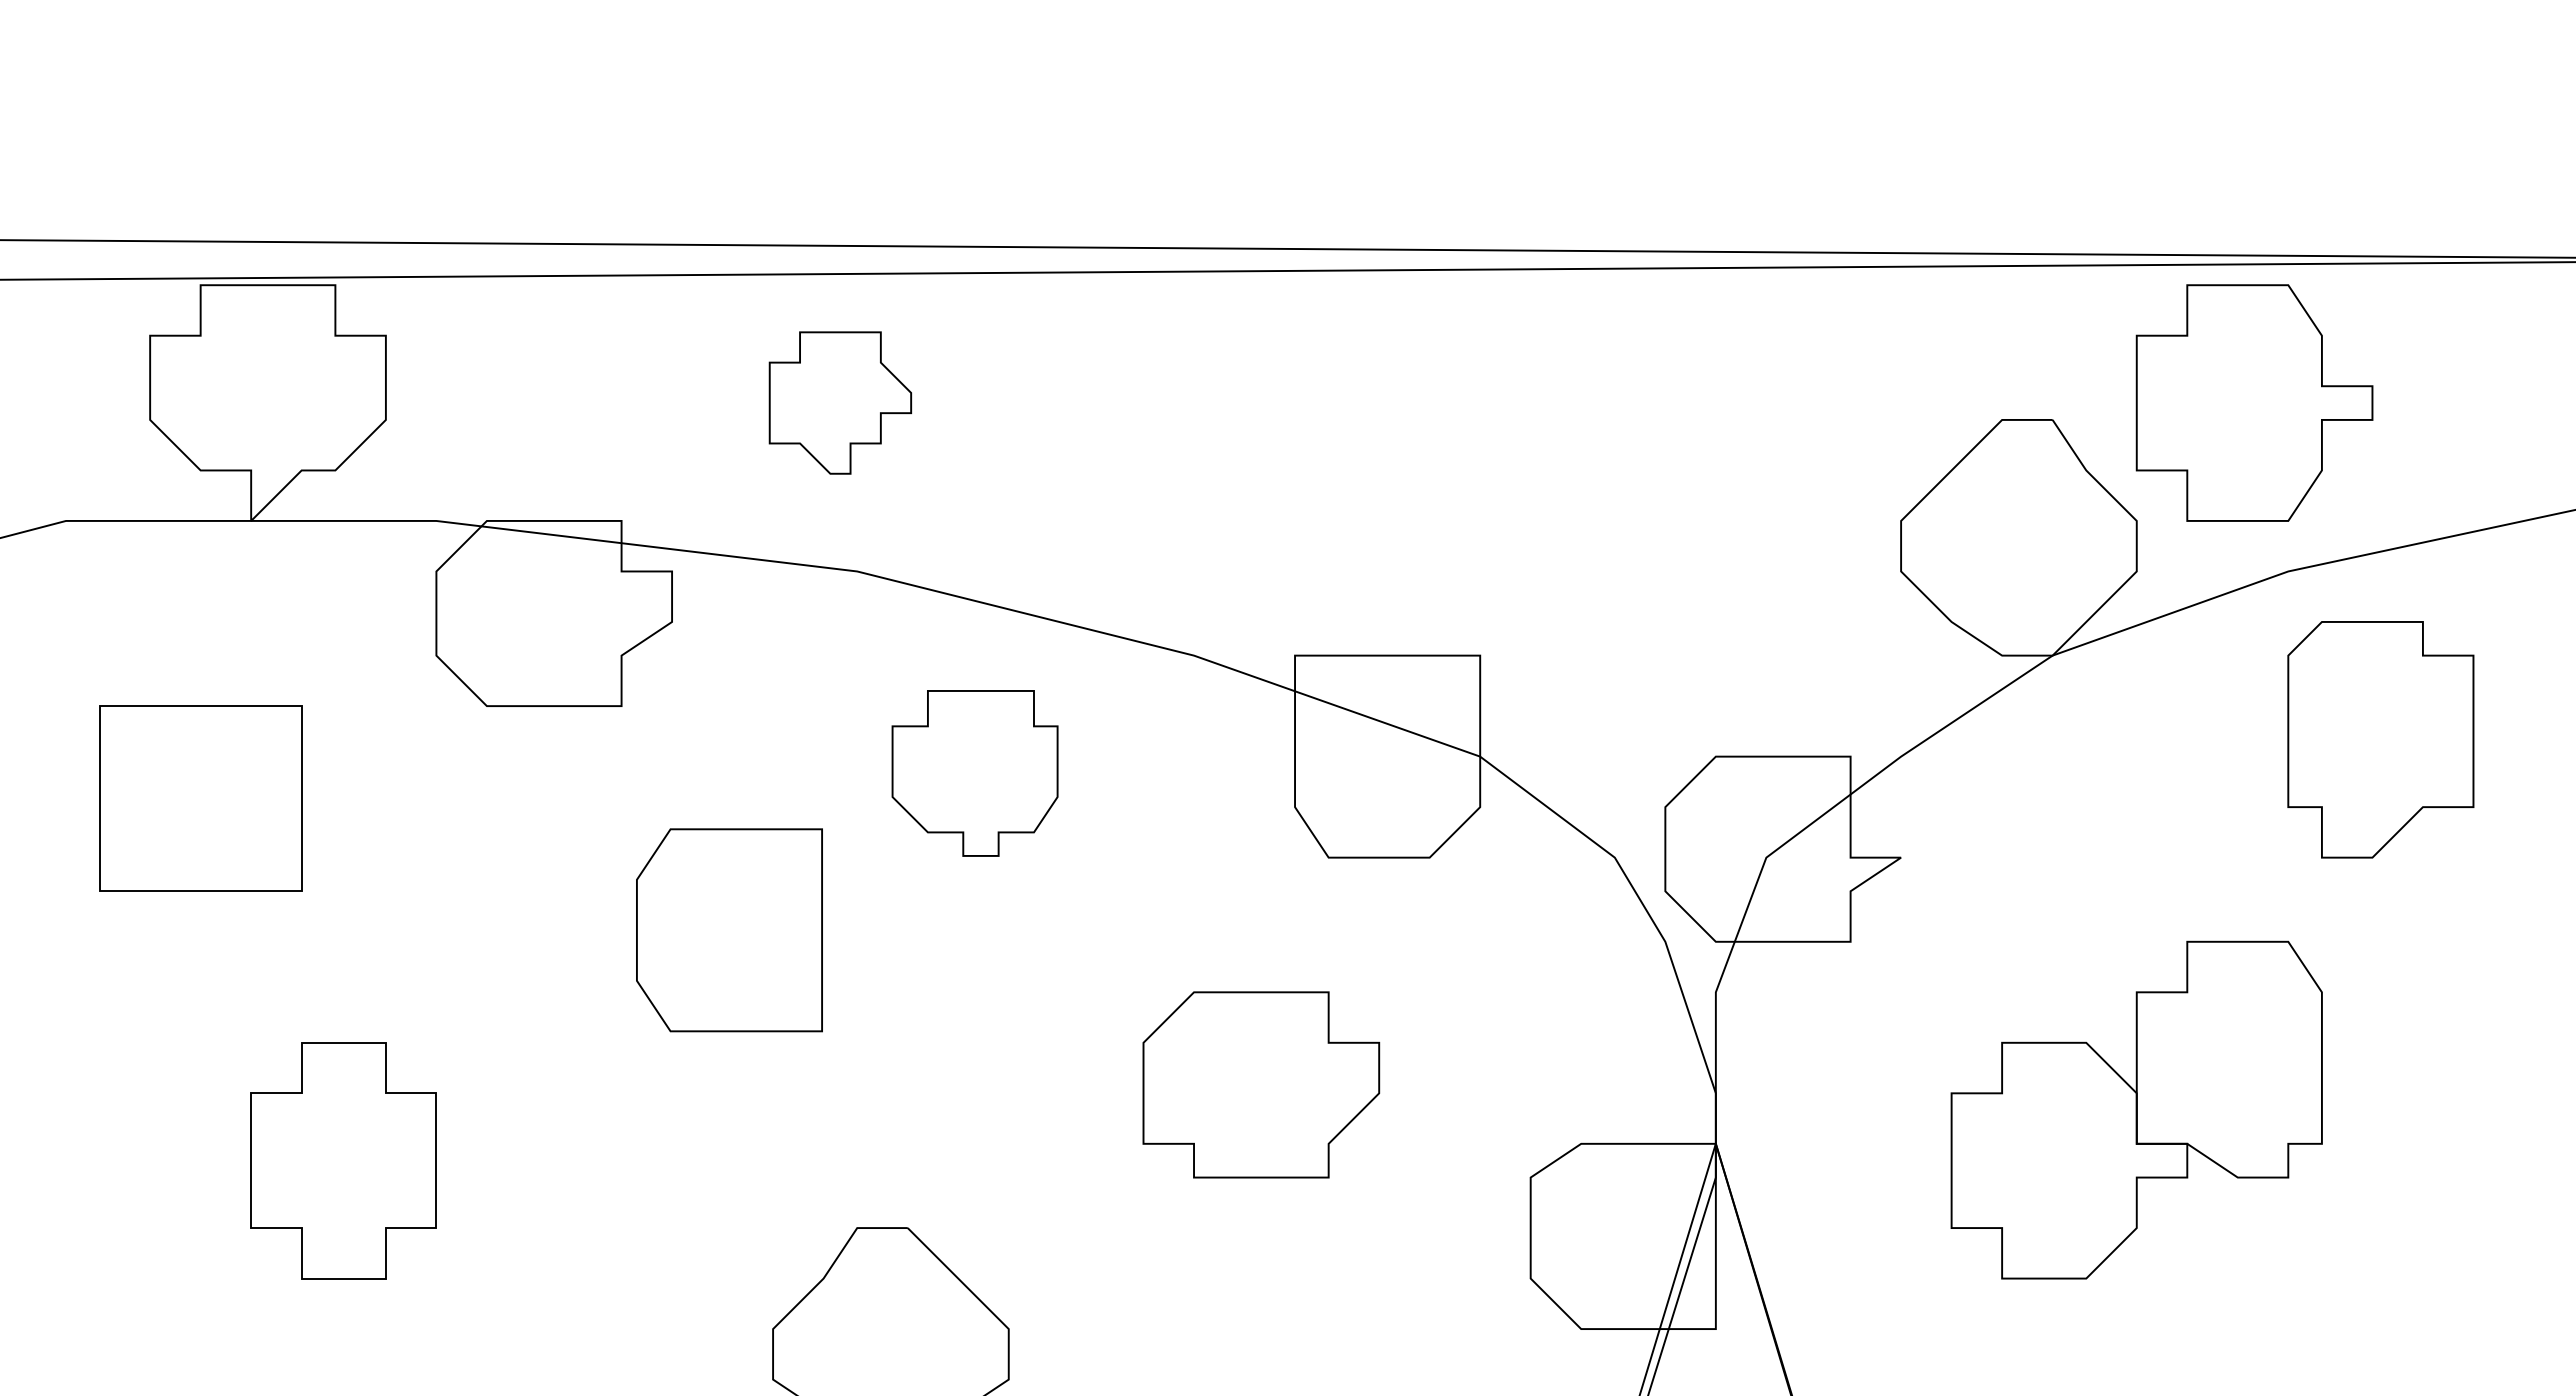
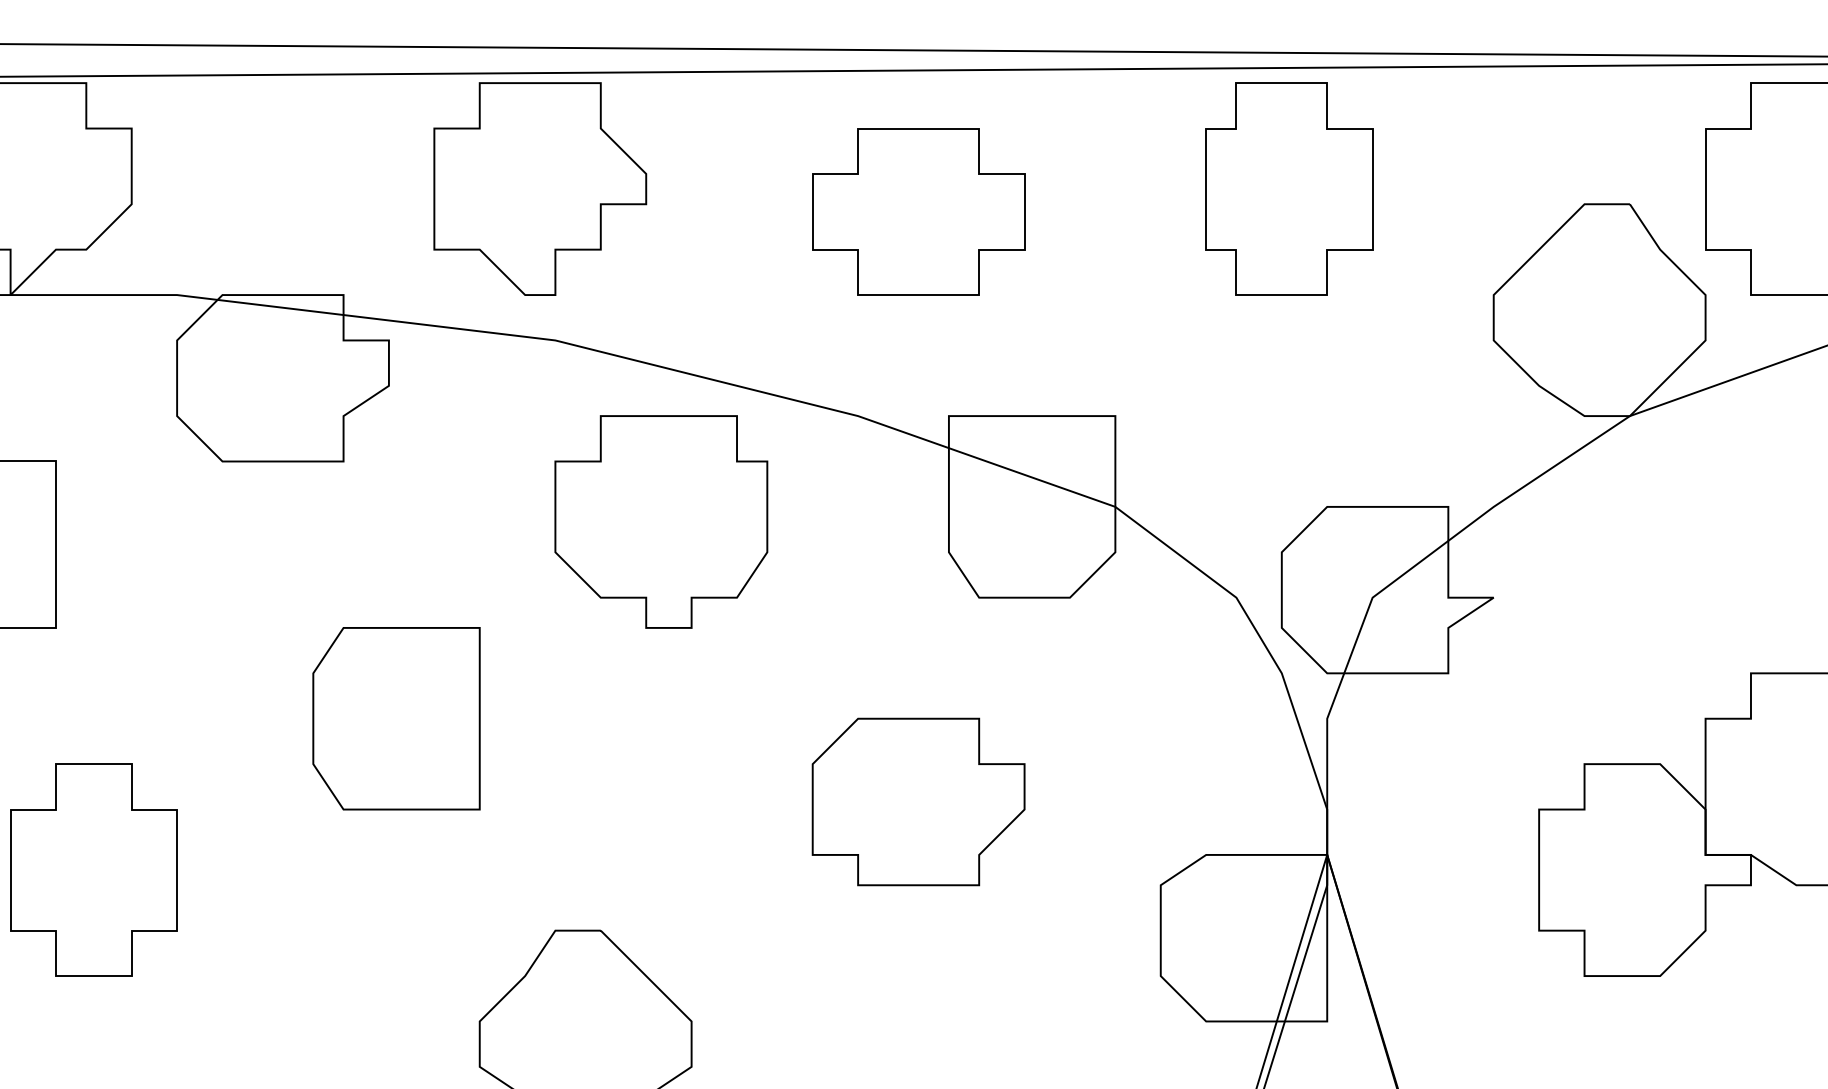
part: (840, 402) -> (540, 188), size x1.67
part: (1673, 402) -> (1289, 188), added
part: (1261, 428) -> (918, 211), added
part: (974, 773) -> (660, 522), size x1.43
part: (729, 930) -> (396, 718), moved

